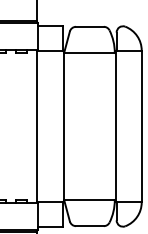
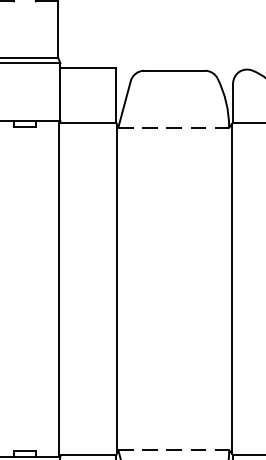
line: (89, 52) -> (173, 126), solid -> dashed
line: (89, 200) -> (173, 450), solid -> dashed

